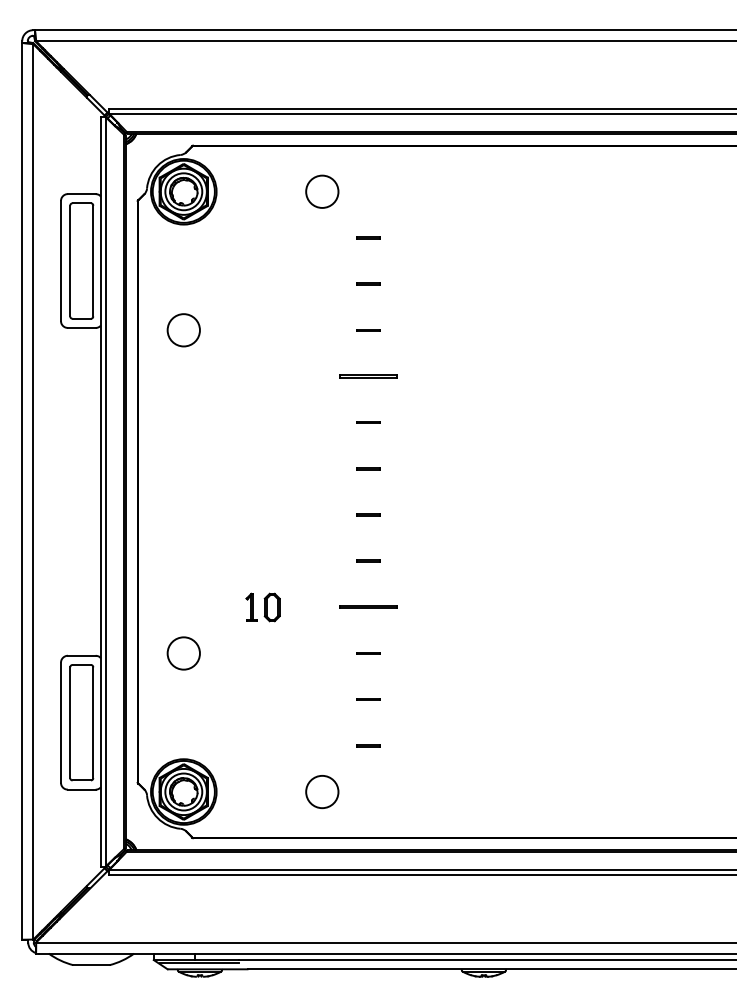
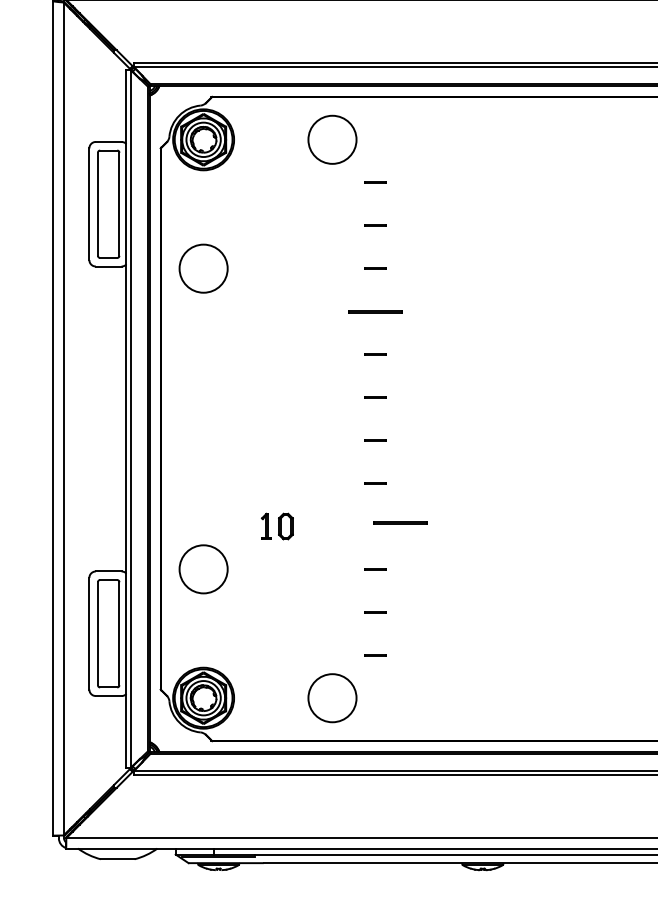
circle: (322, 191) -> (332, 139), size x1.6
circle: (183, 330) -> (203, 268), size x1.6
line: (368, 606) -> (400, 521), moved
circle: (183, 653) -> (203, 569), size x1.6
circle: (322, 791) -> (332, 697), size x1.6

